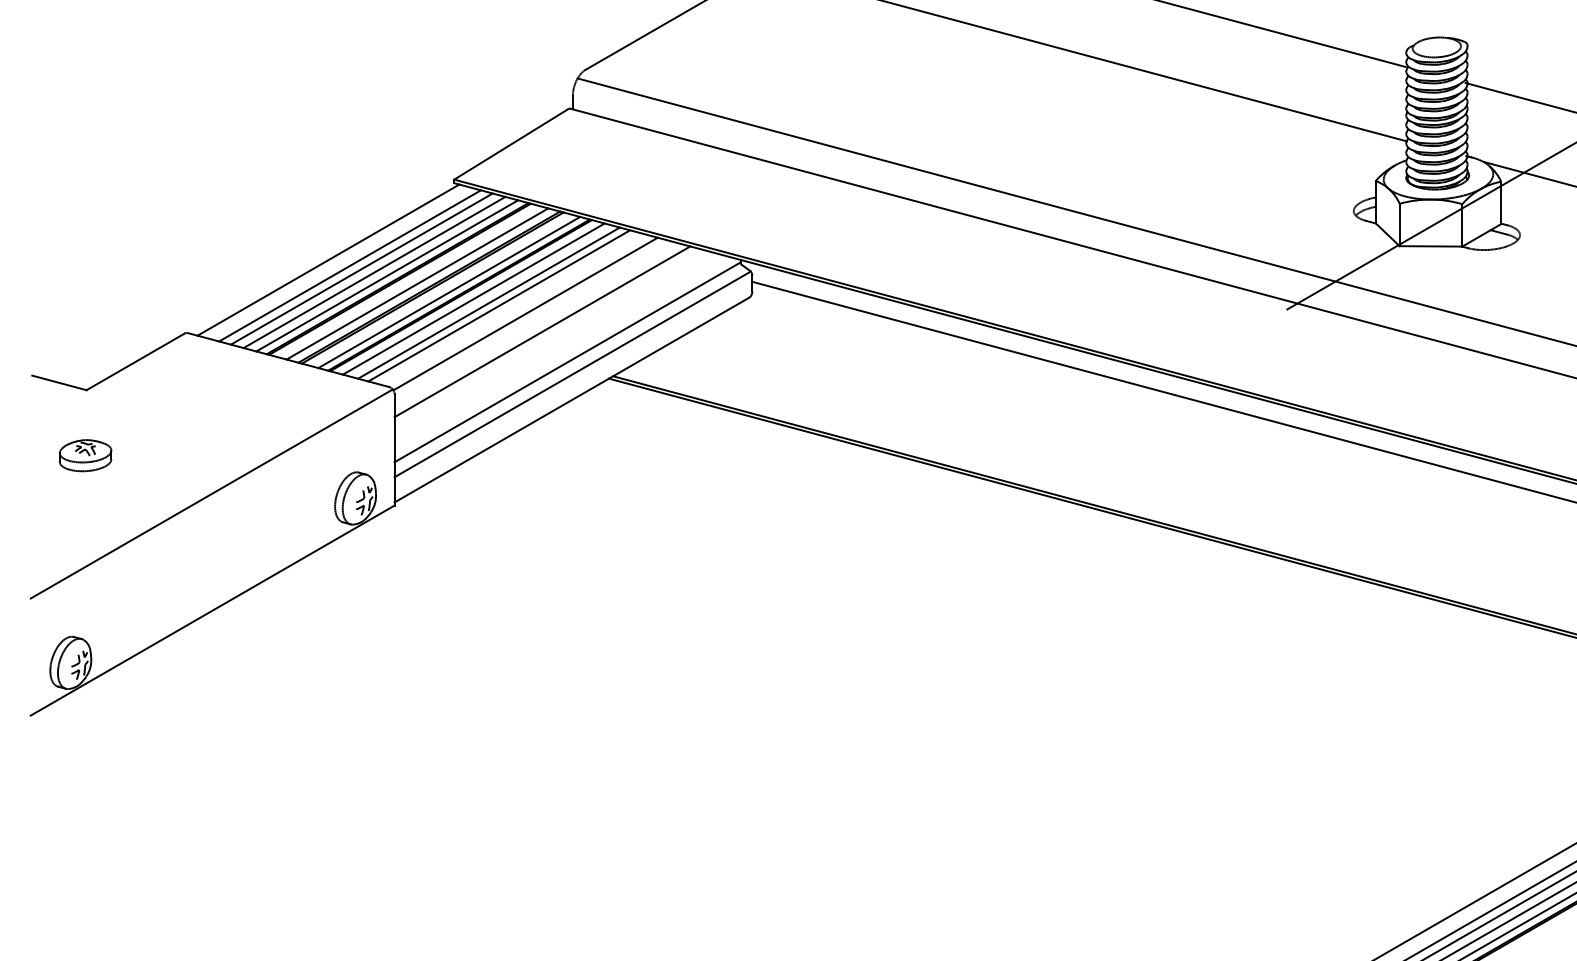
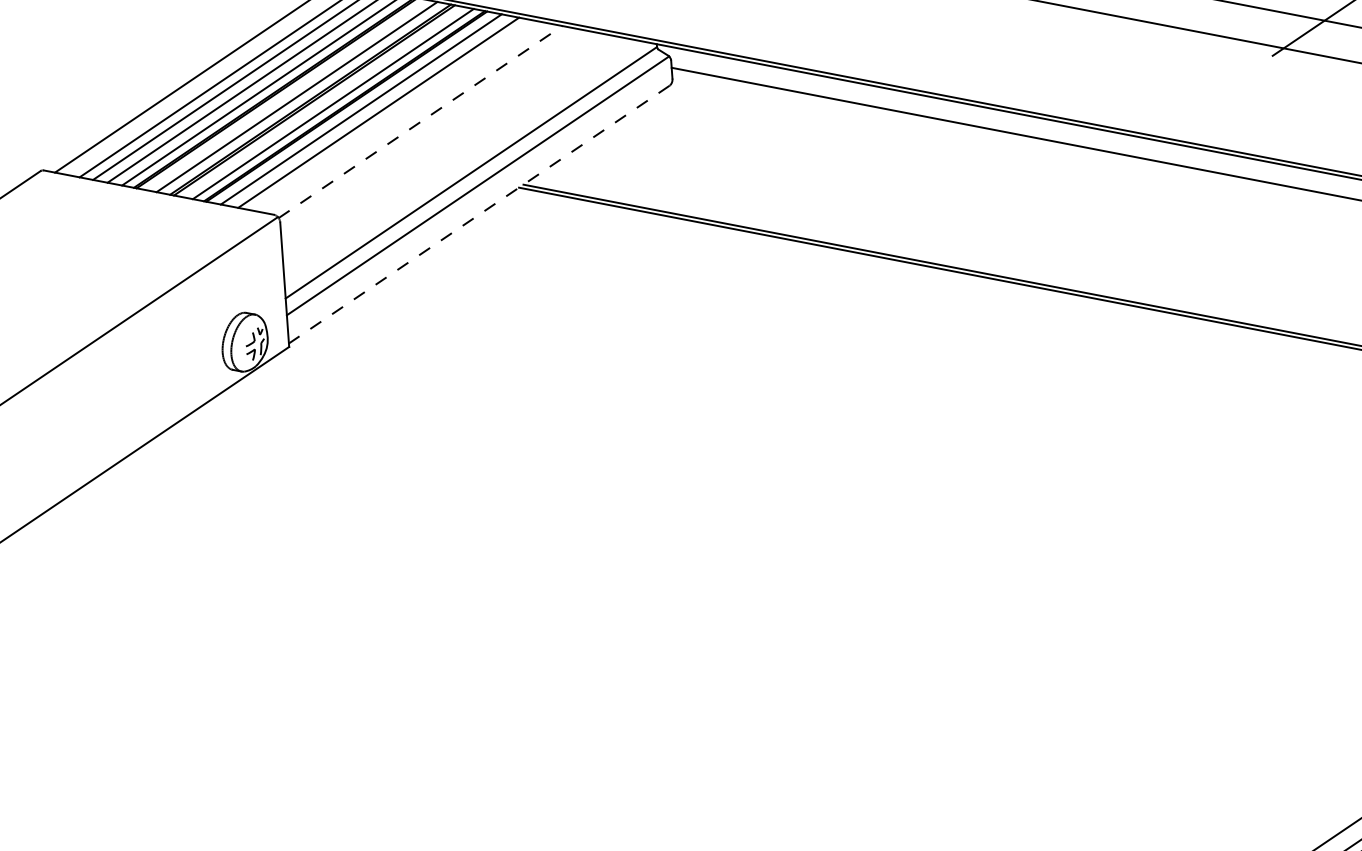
line: (499, 305) -> (390, 114), removed
line: (525, 314) -> (420, 122), solid -> dashed
line: (542, 331) -> (440, 140), removed
line: (571, 400) -> (478, 215), solid -> dashed

